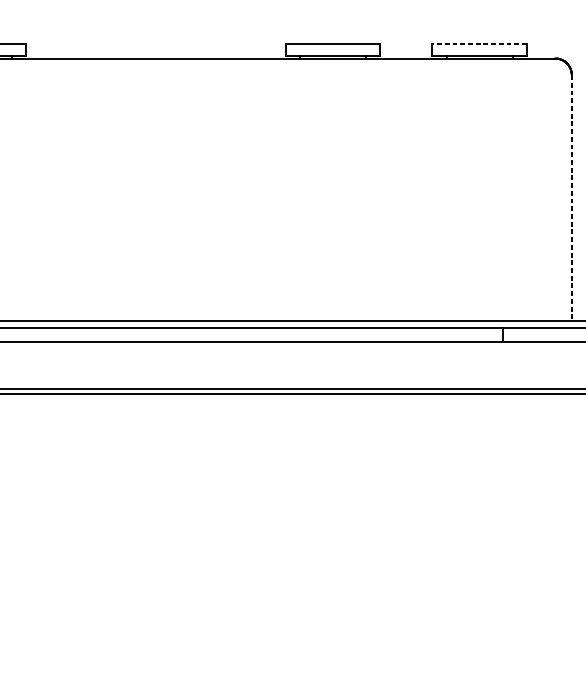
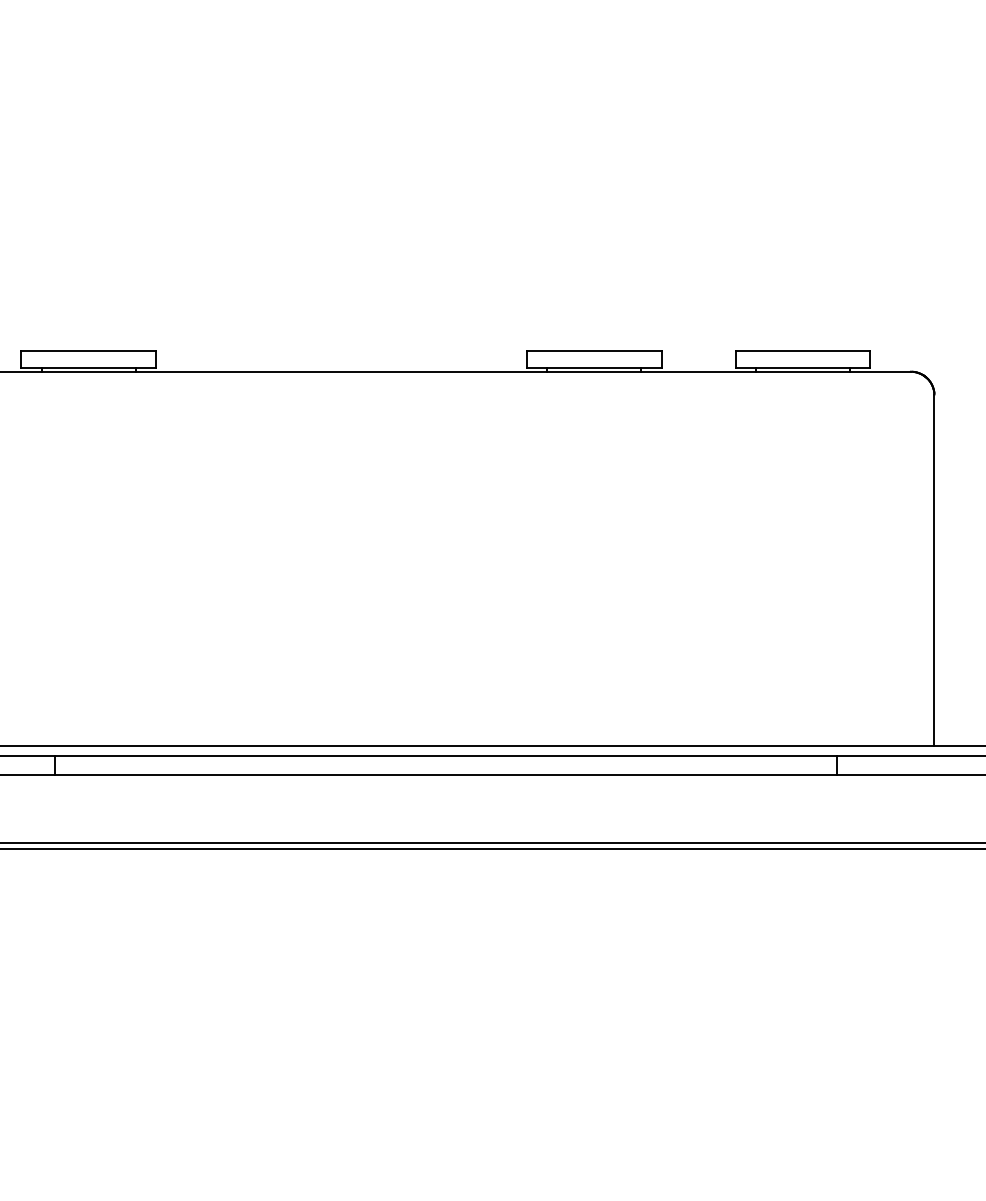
line: (479, 44) -> (802, 351), dashed -> solid
line: (571, 198) -> (934, 570), dashed -> solid

